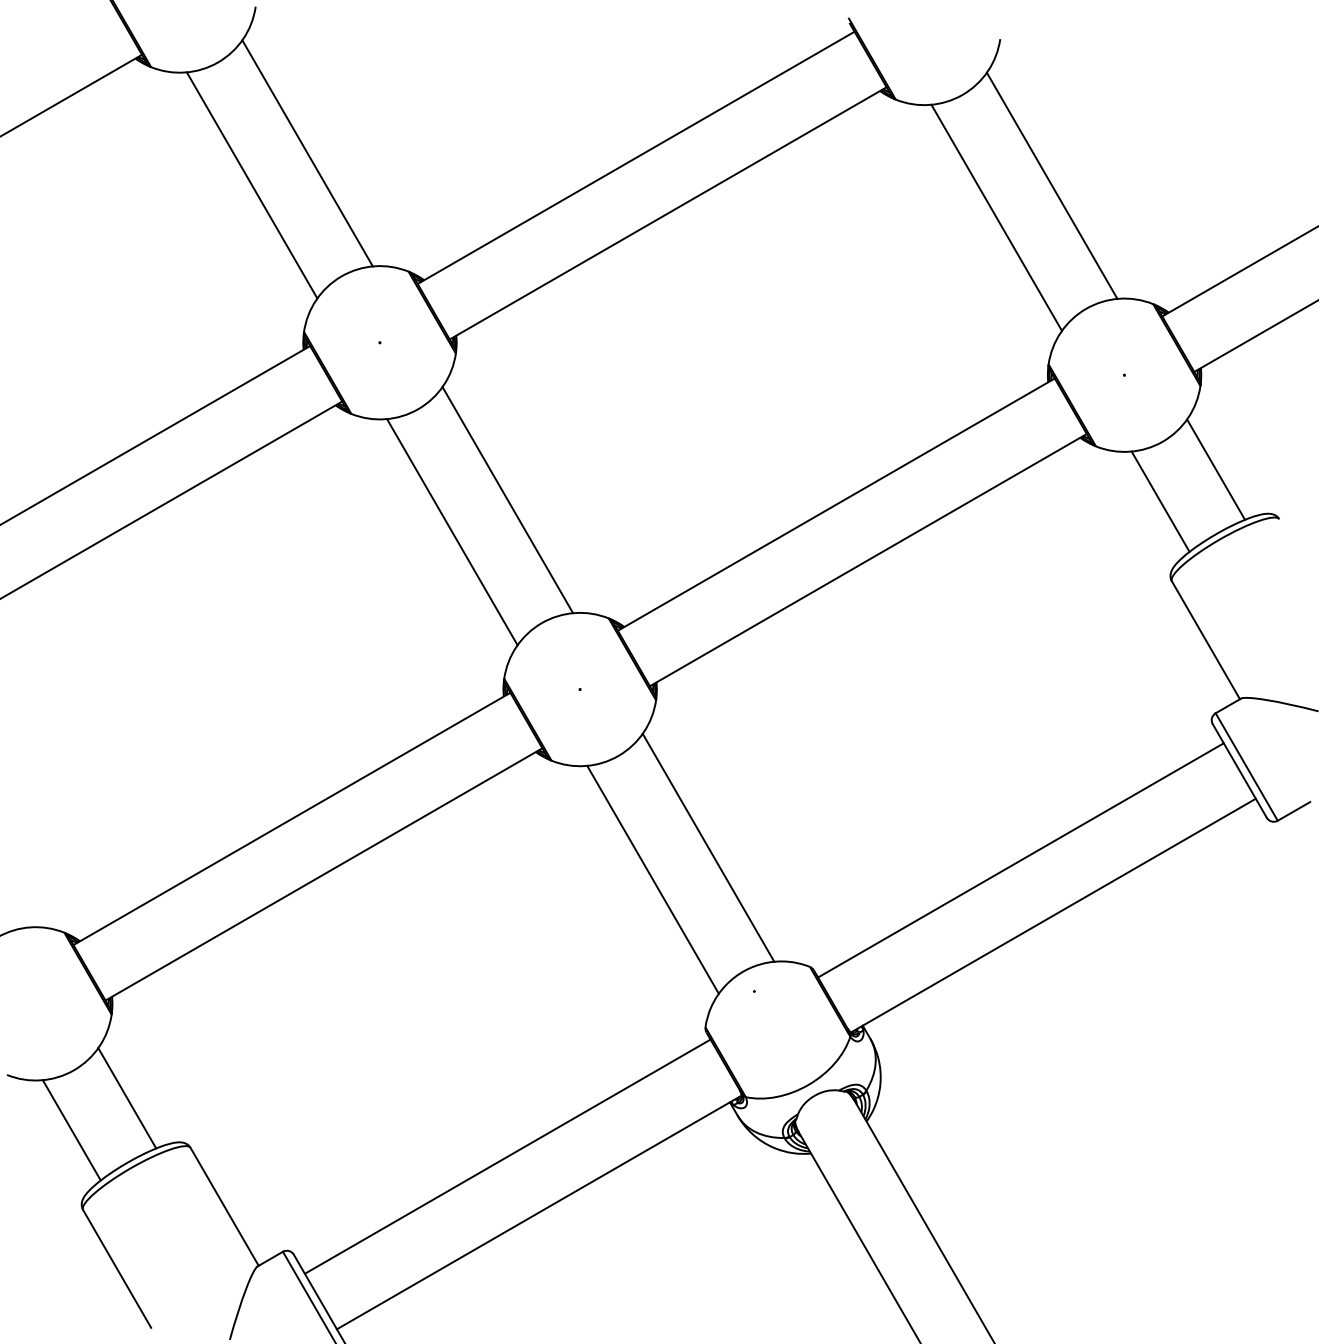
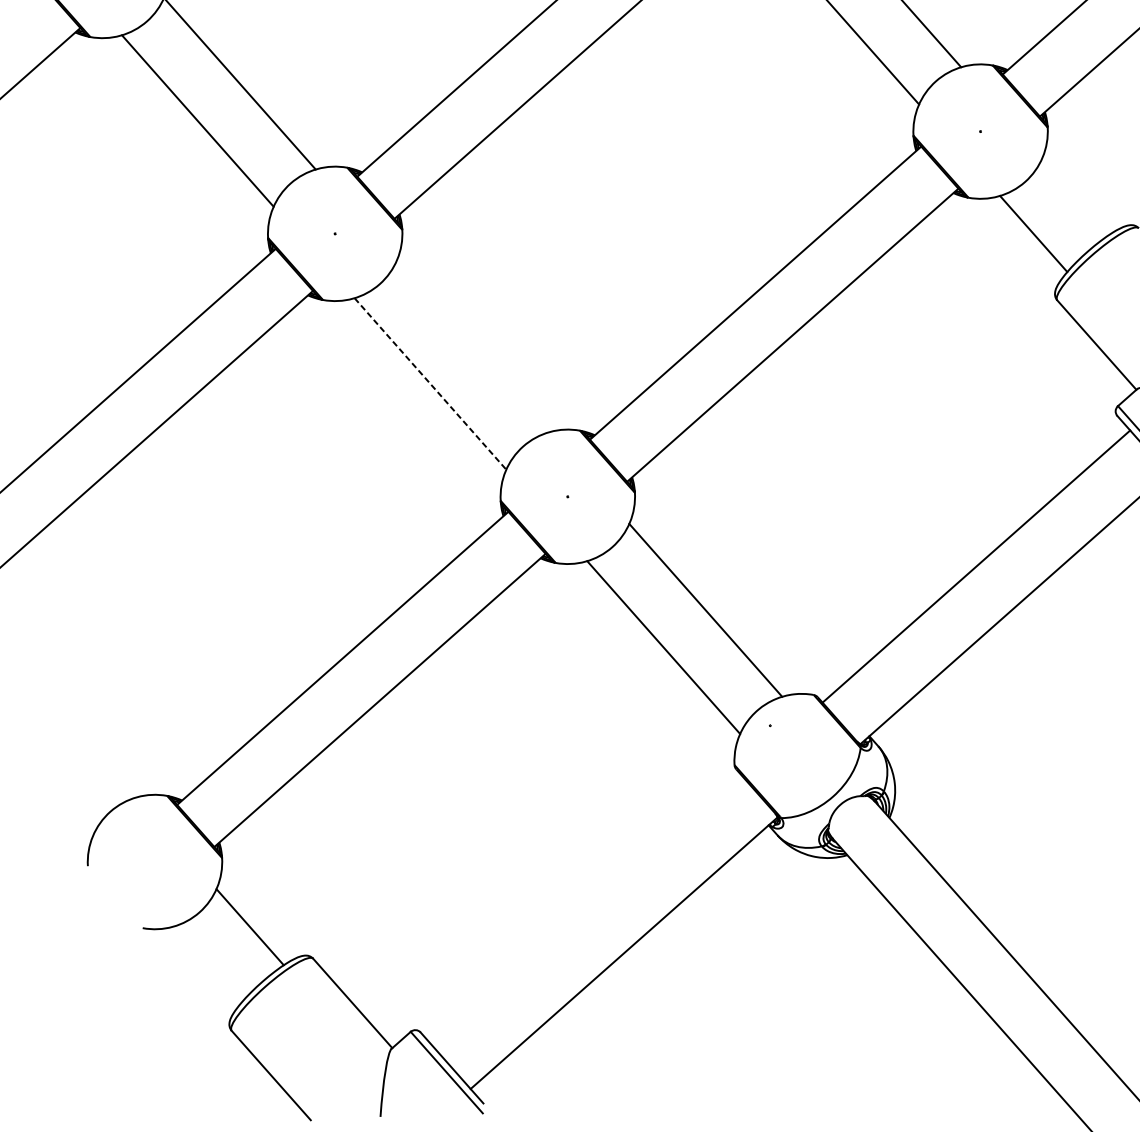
line: (1216, 469) -> (1076, 196), removed
line: (507, 500) -> (472, 347), removed
line: (452, 532) -> (430, 384), solid -> dashed
line: (71, 1130) -> (207, 964), removed
line: (507, 1156) -> (587, 910), removed

